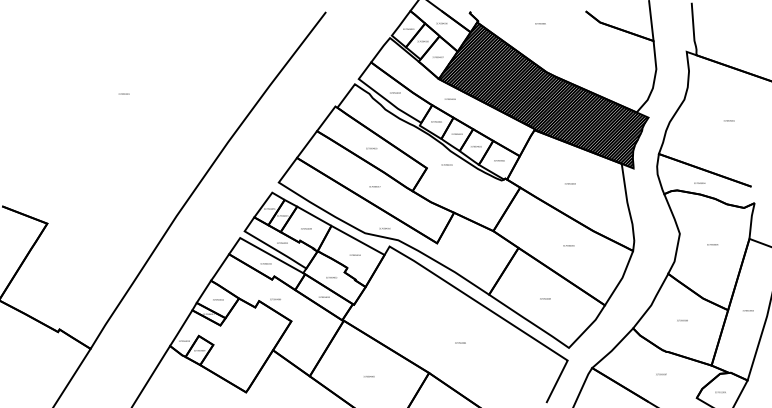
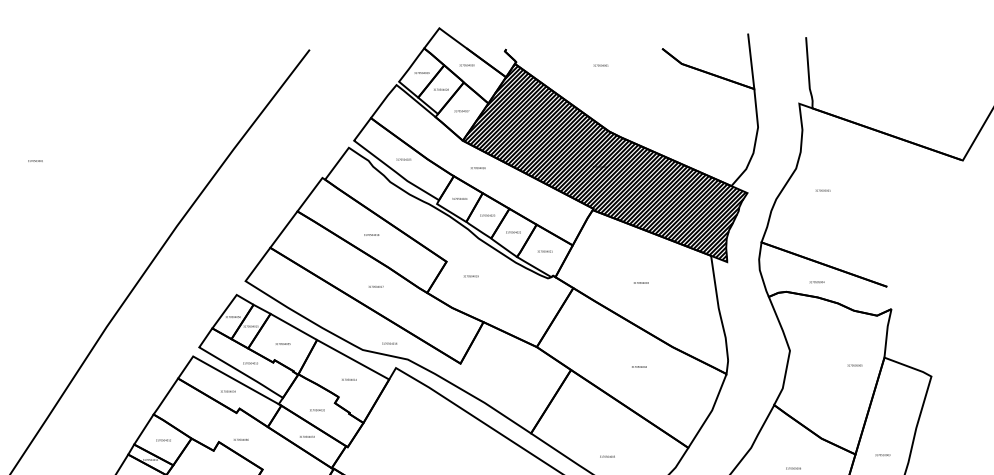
text: (729, 120) -> (823, 190), moved
text: (446, 164) -> (470, 275), moved
text: (712, 244) -> (854, 365), moved
text: (545, 298) -> (607, 456), moved

